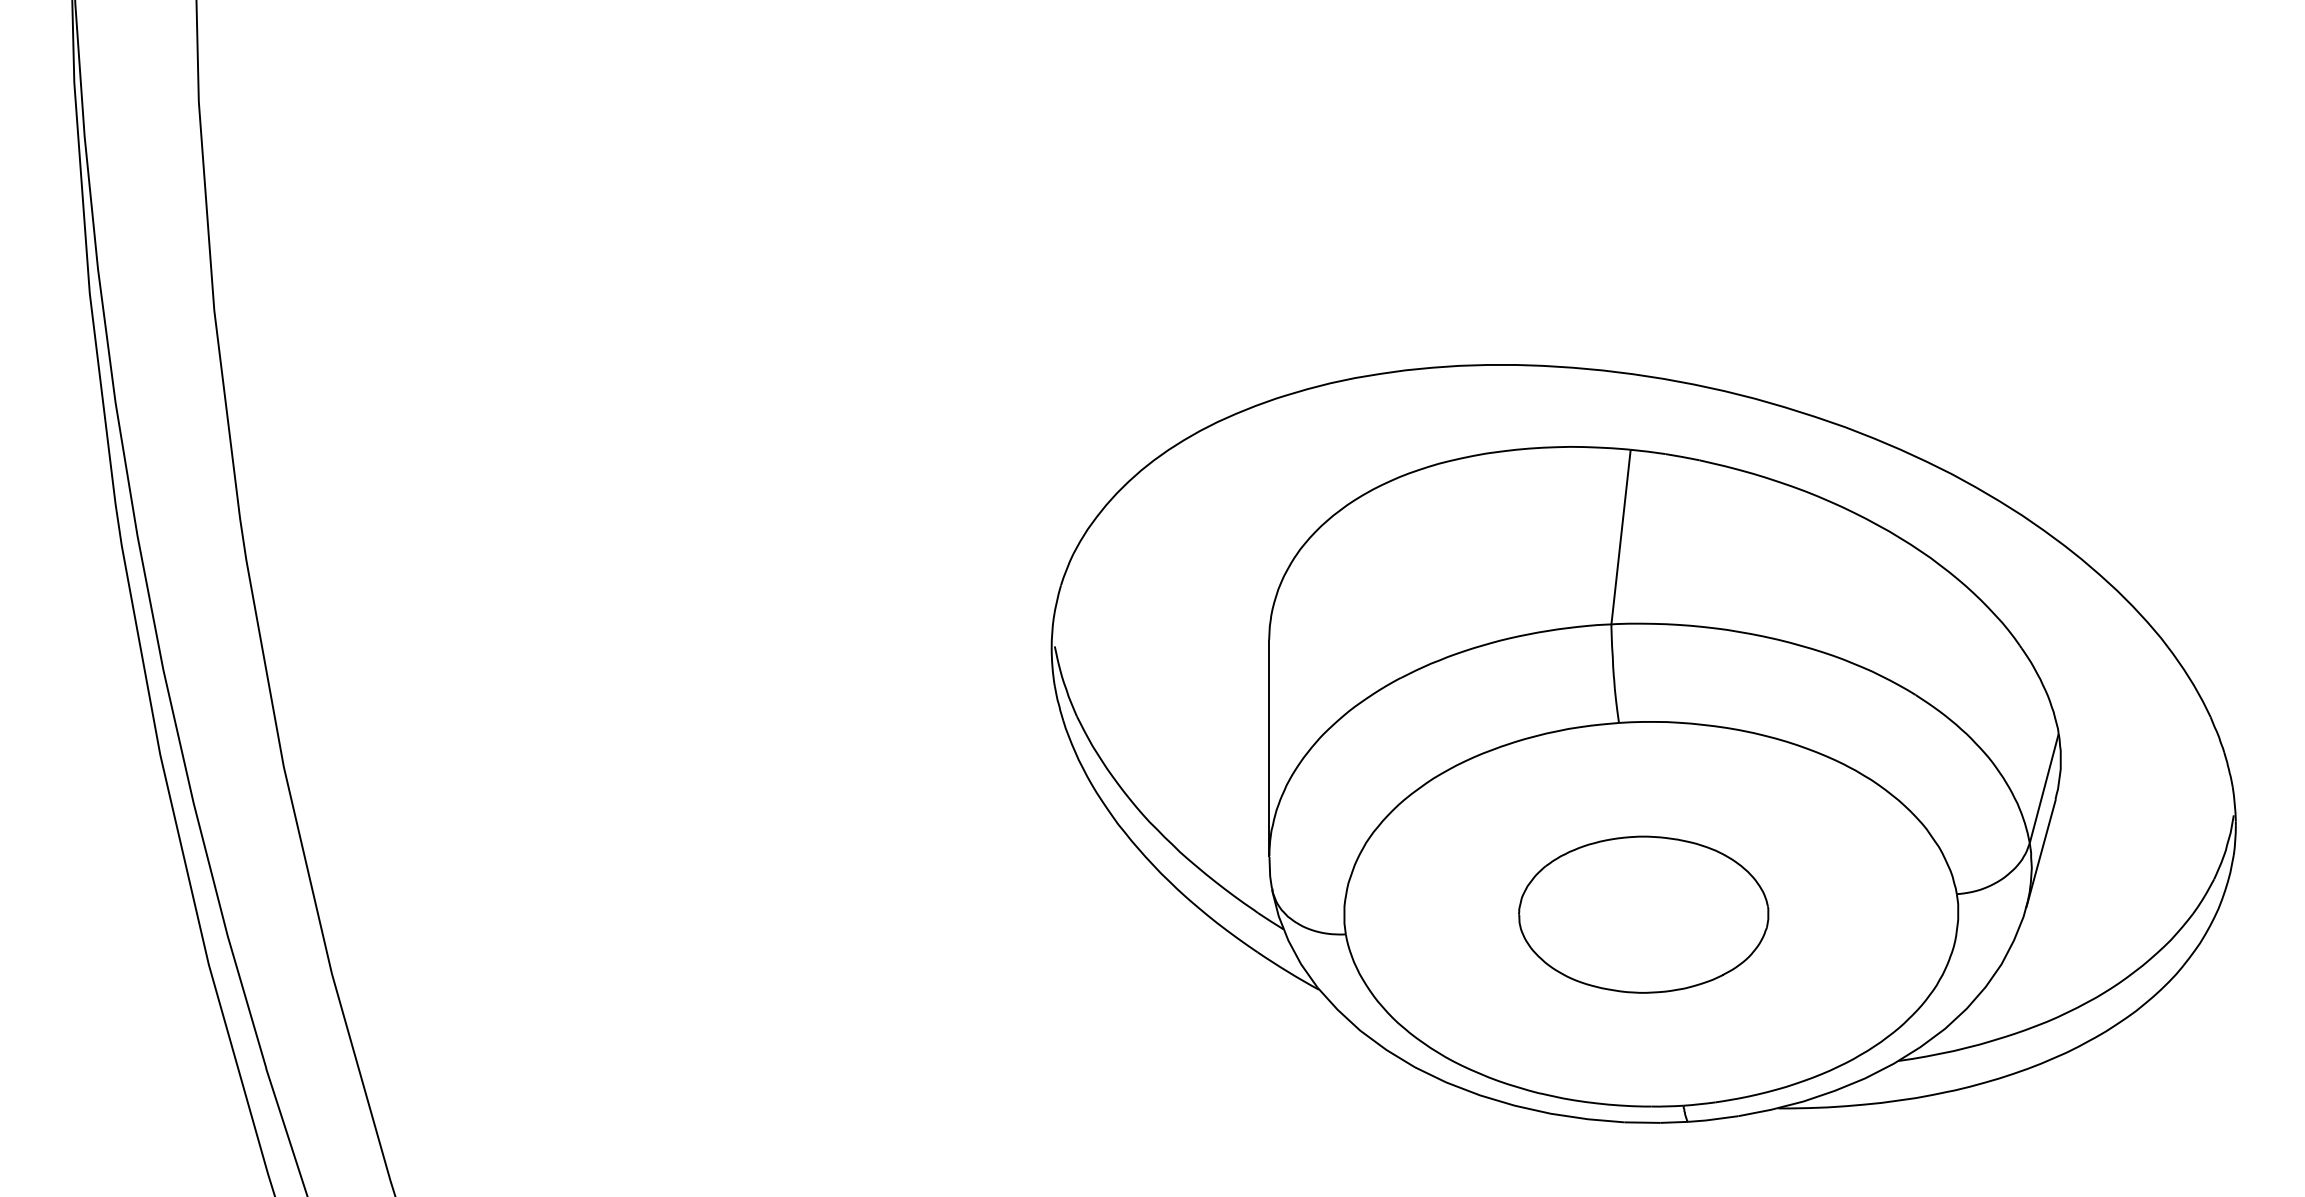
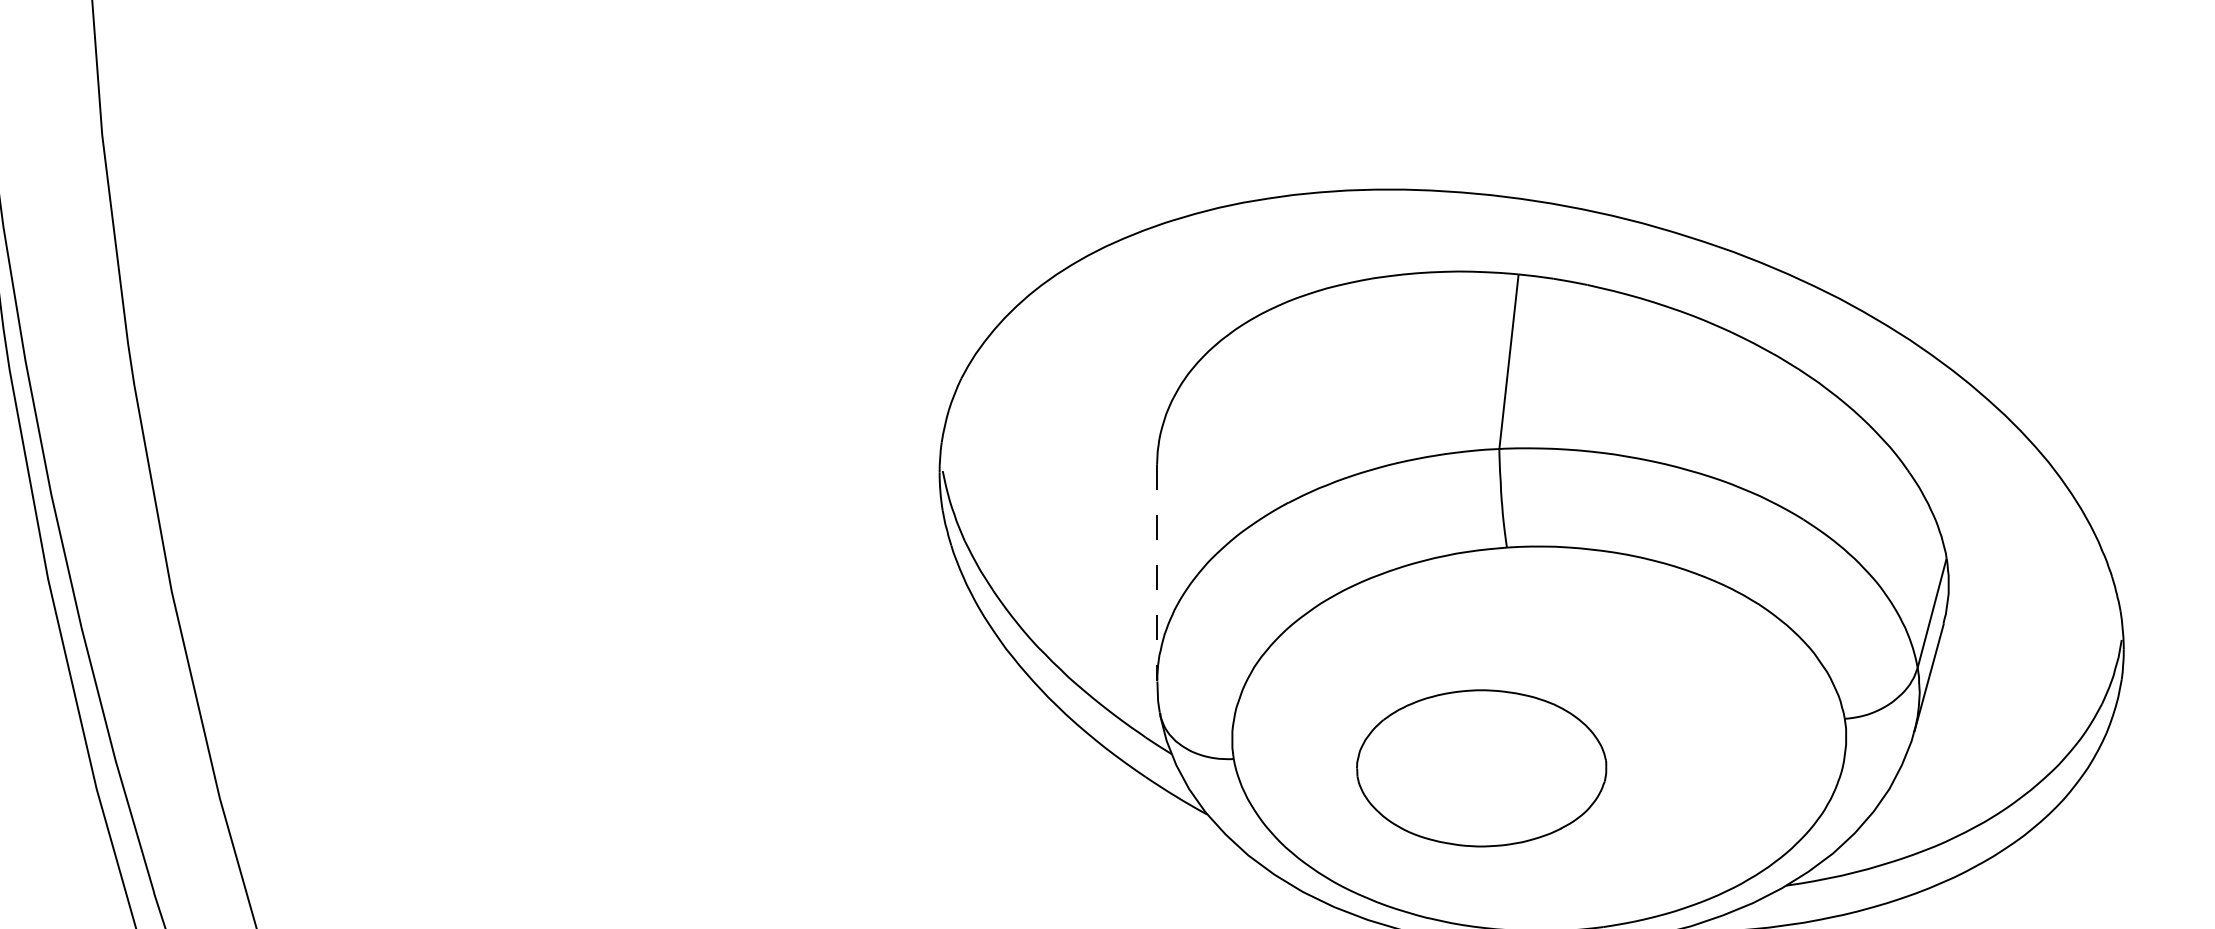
line: (1269, 748) -> (1157, 573), solid -> dashed
part: (1643, 914) -> (1481, 768), moved

